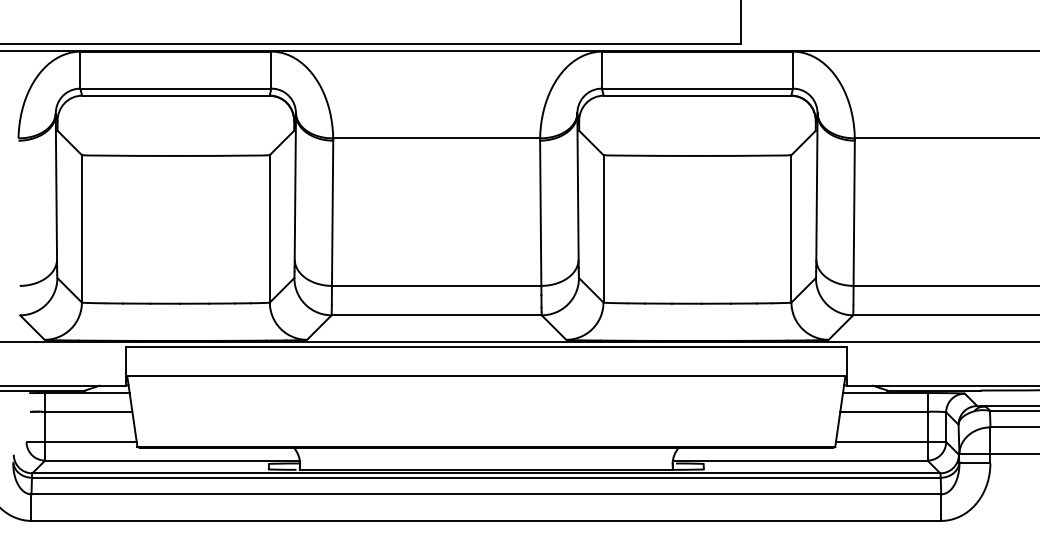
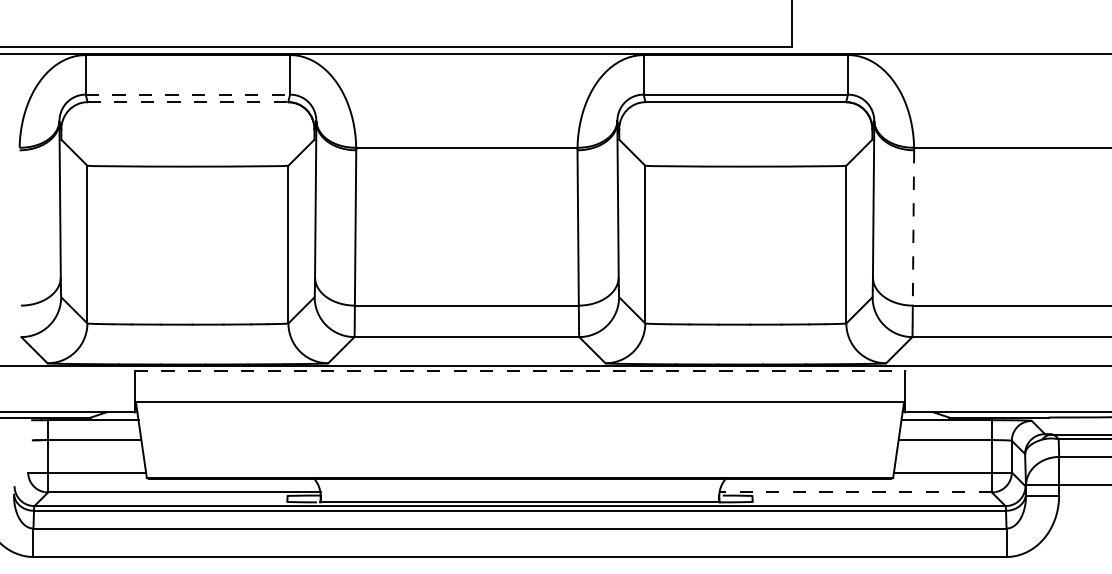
line: (175, 88) -> (187, 94), solid -> dashed
line: (175, 95) -> (187, 101), solid -> dashed
line: (854, 213) -> (913, 228), solid -> dashed
line: (486, 347) -> (520, 371), solid -> dashed
line: (799, 460) -> (854, 492), solid -> dashed

